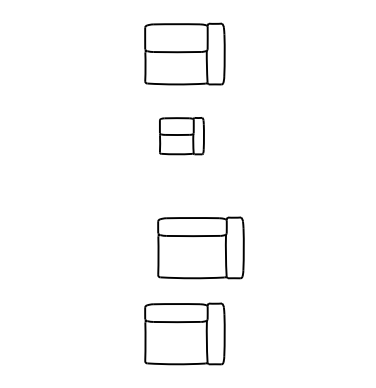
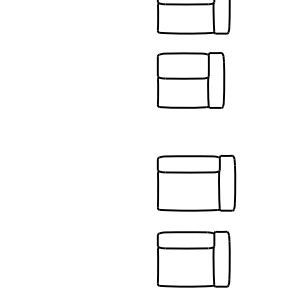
part: (181, 135) -> (190, 79), size x1.67
part: (200, 247) -> (196, 182), moved

